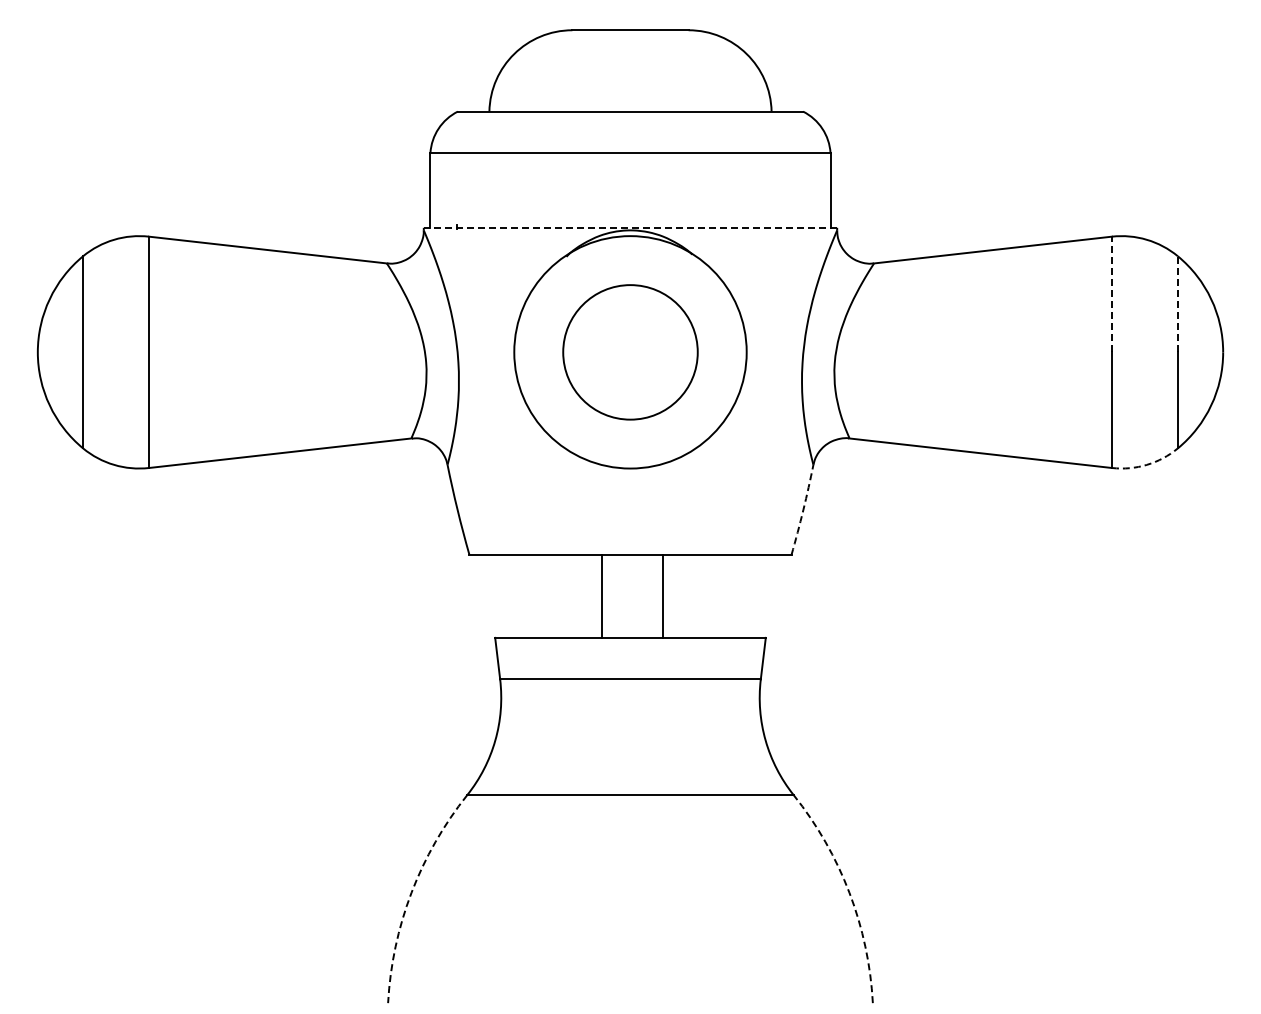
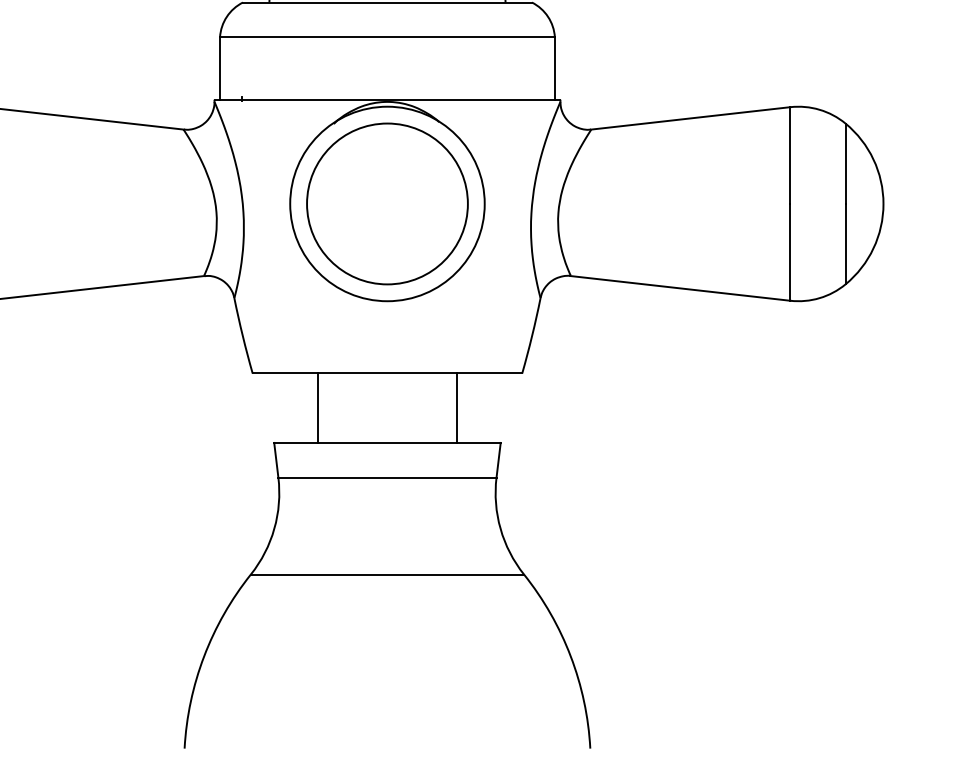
line: (630, 227) -> (387, 99), dashed -> solid
line: (1111, 294) -> (790, 155), dashed -> solid
line: (1177, 303) -> (845, 163), dashed -> solid
circle: (630, 352) -> (387, 204), size x1.43
arc: (1146, 464) -> (819, 297), dashed -> solid
arc: (803, 509) -> (532, 335), dashed -> solid
line: (601, 595) -> (318, 407), moved
line: (662, 595) -> (456, 407), moved
arc: (411, 892) -> (204, 656), dashed -> solid
arc: (849, 892) -> (570, 656), dashed -> solid

